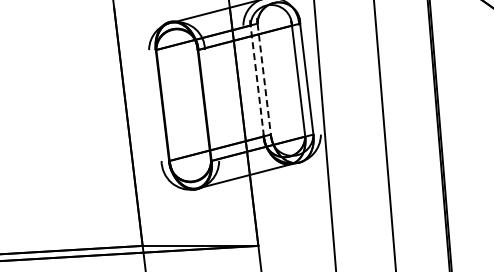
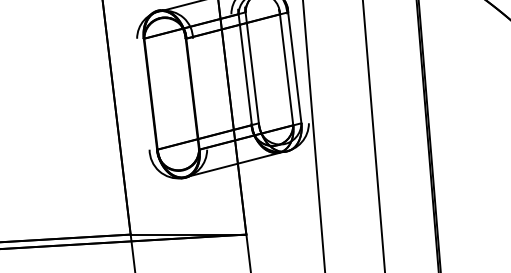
line: (264, 78) -> (252, 67), dashed -> solid
line: (257, 80) -> (245, 69), dashed -> solid

